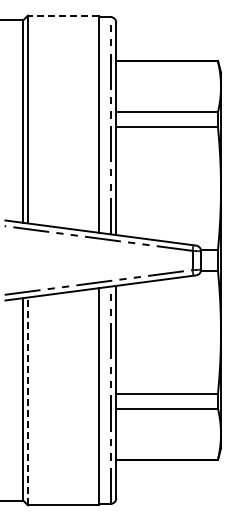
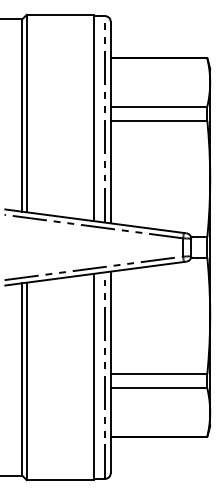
line: (63, 15) -> (60, 14), dashed -> solid
line: (28, 401) -> (27, 381), dashed -> solid

